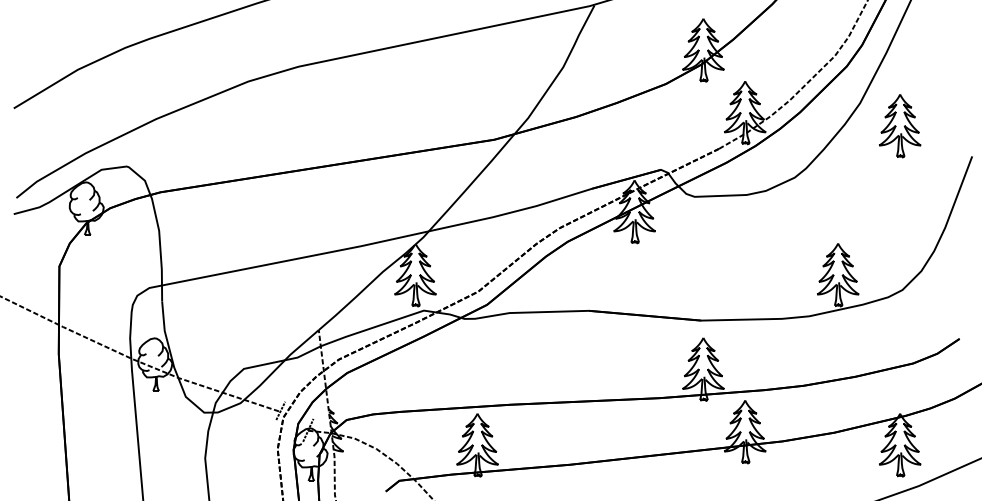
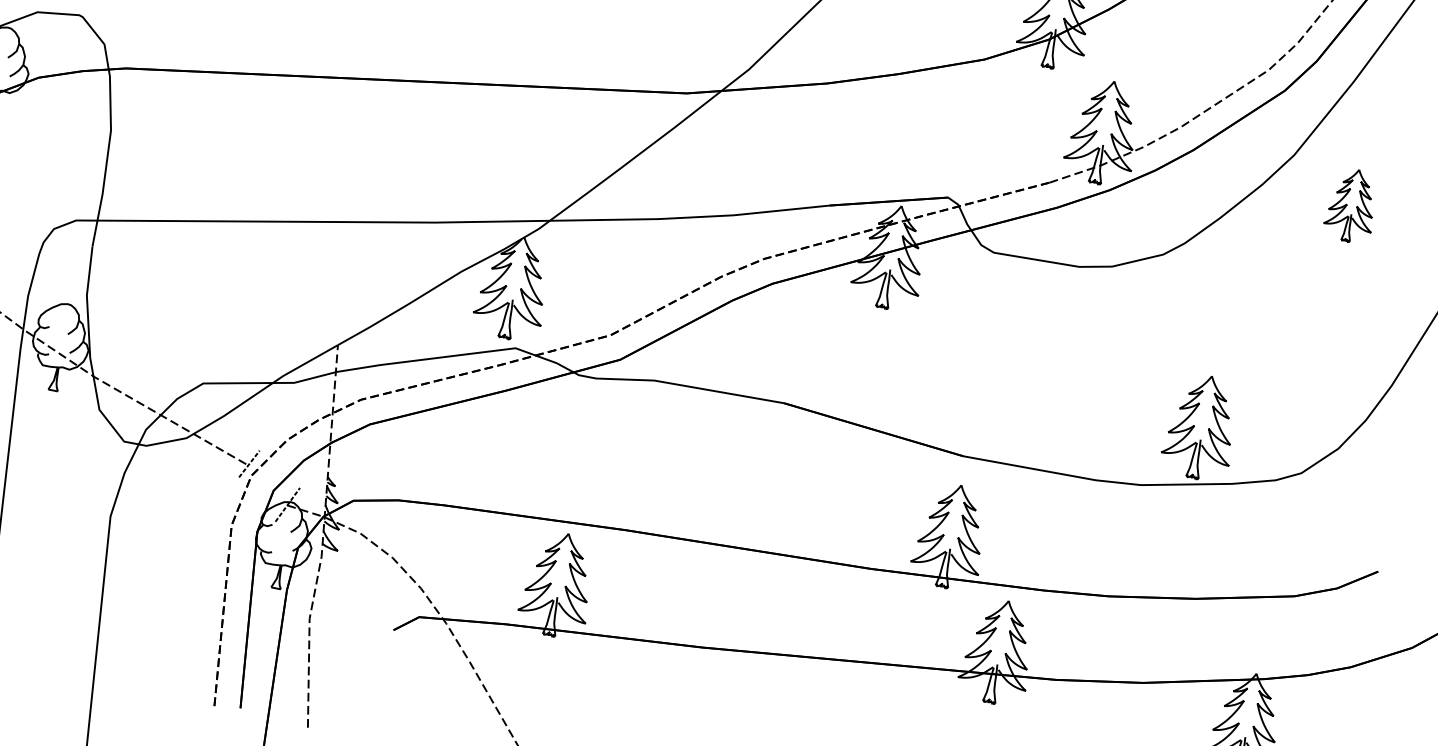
part: (900, 126) -> (1352, 206), size x0.7

